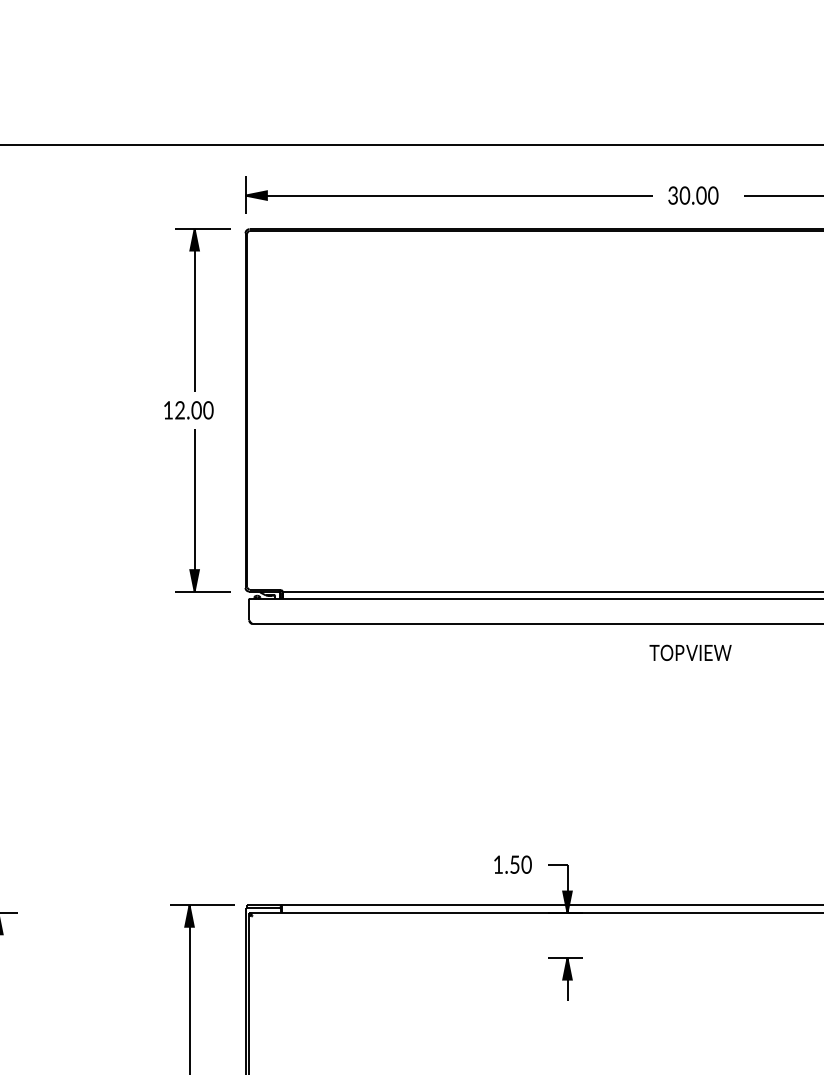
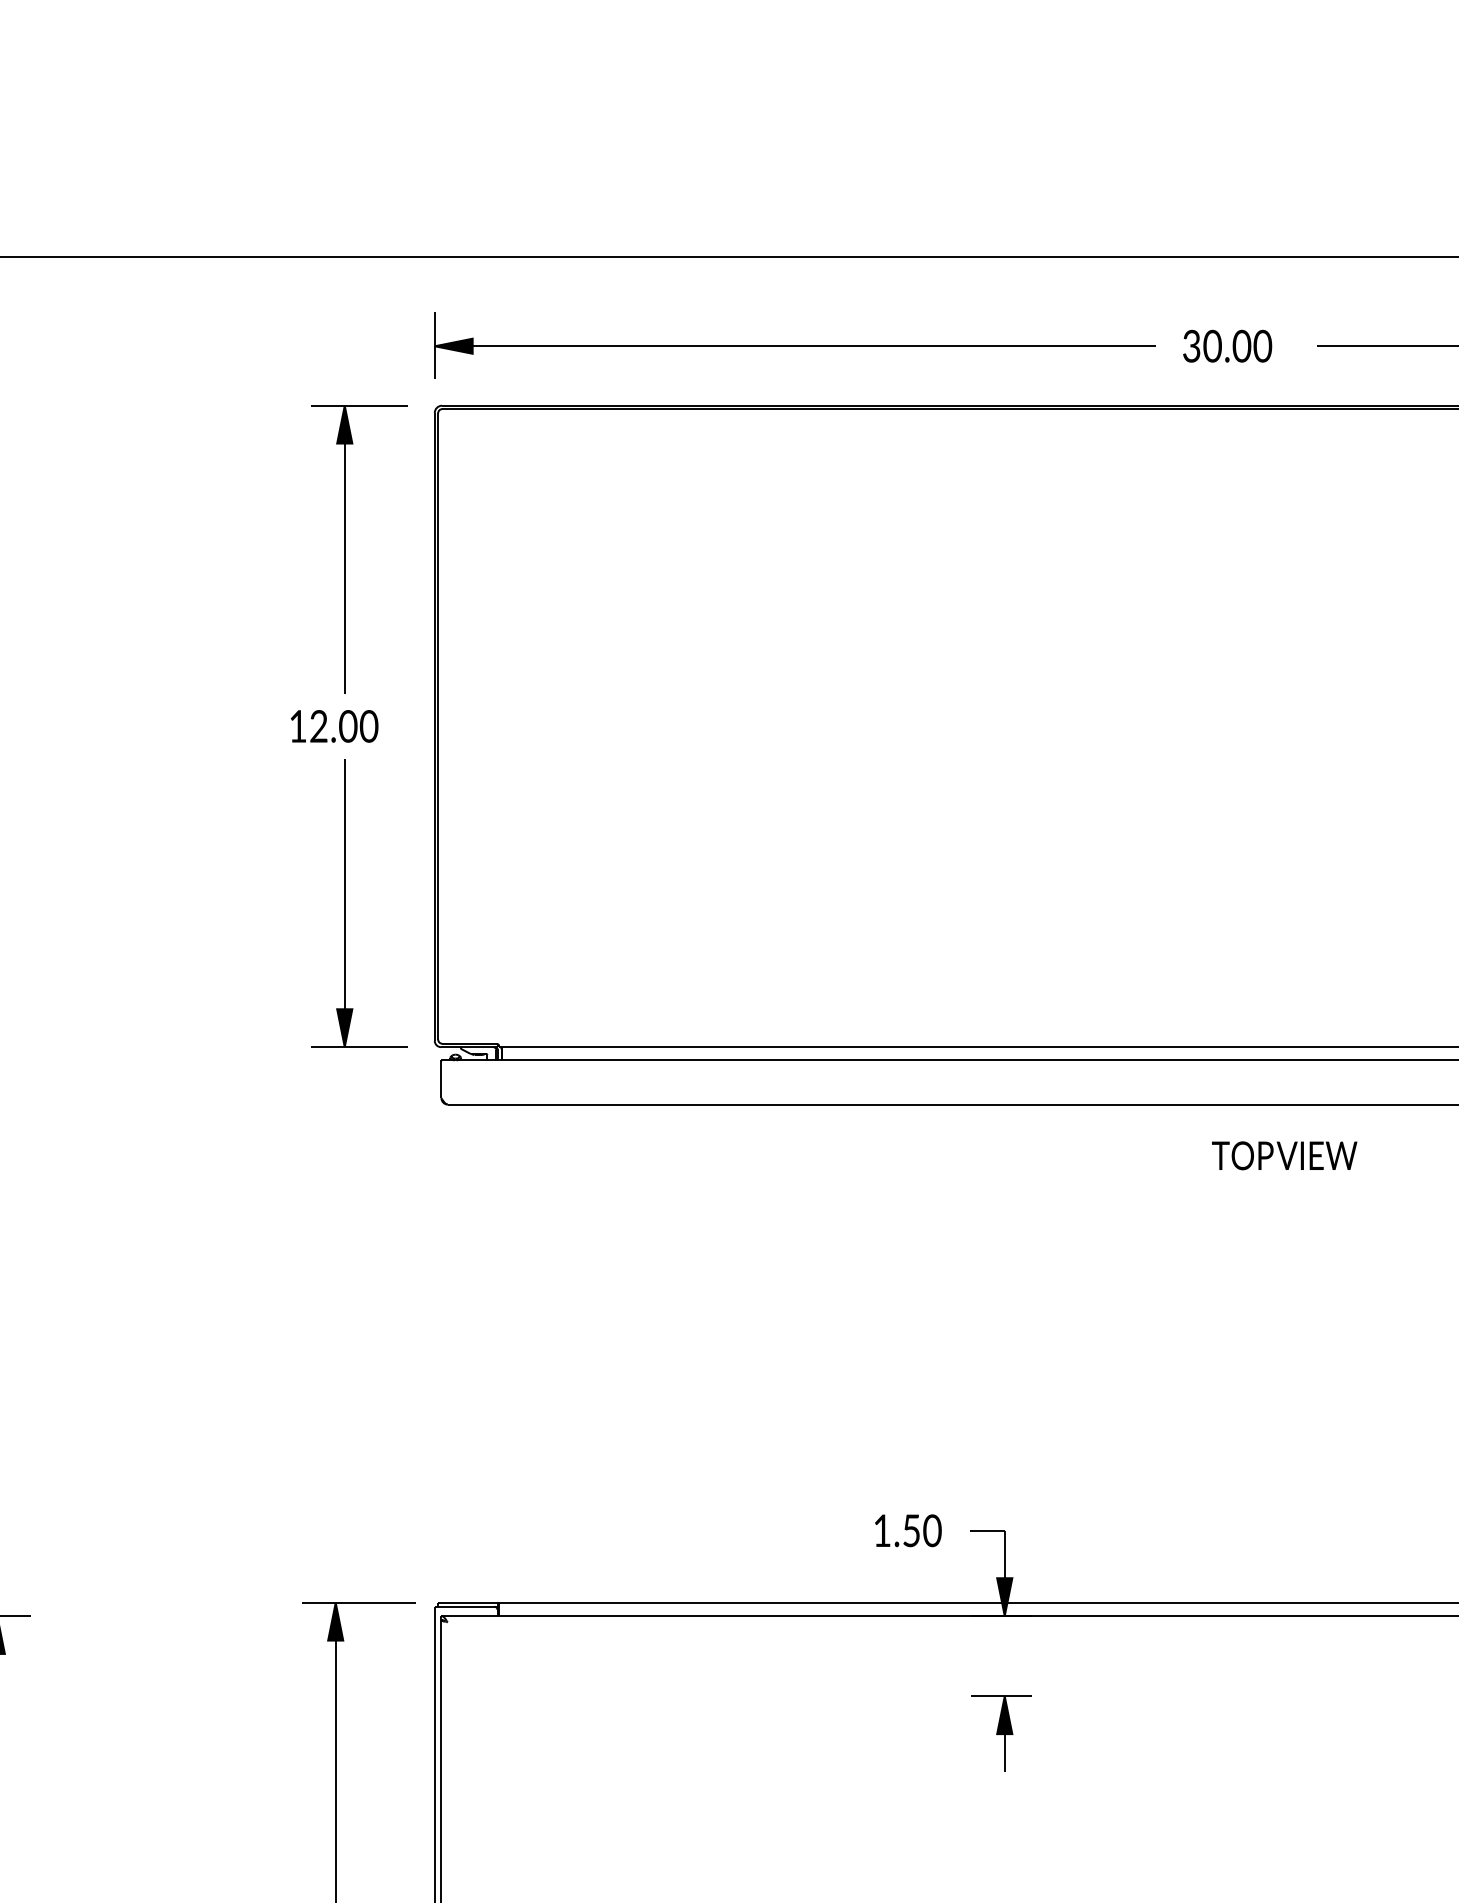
text: (690, 652) -> (1284, 1155), moved

